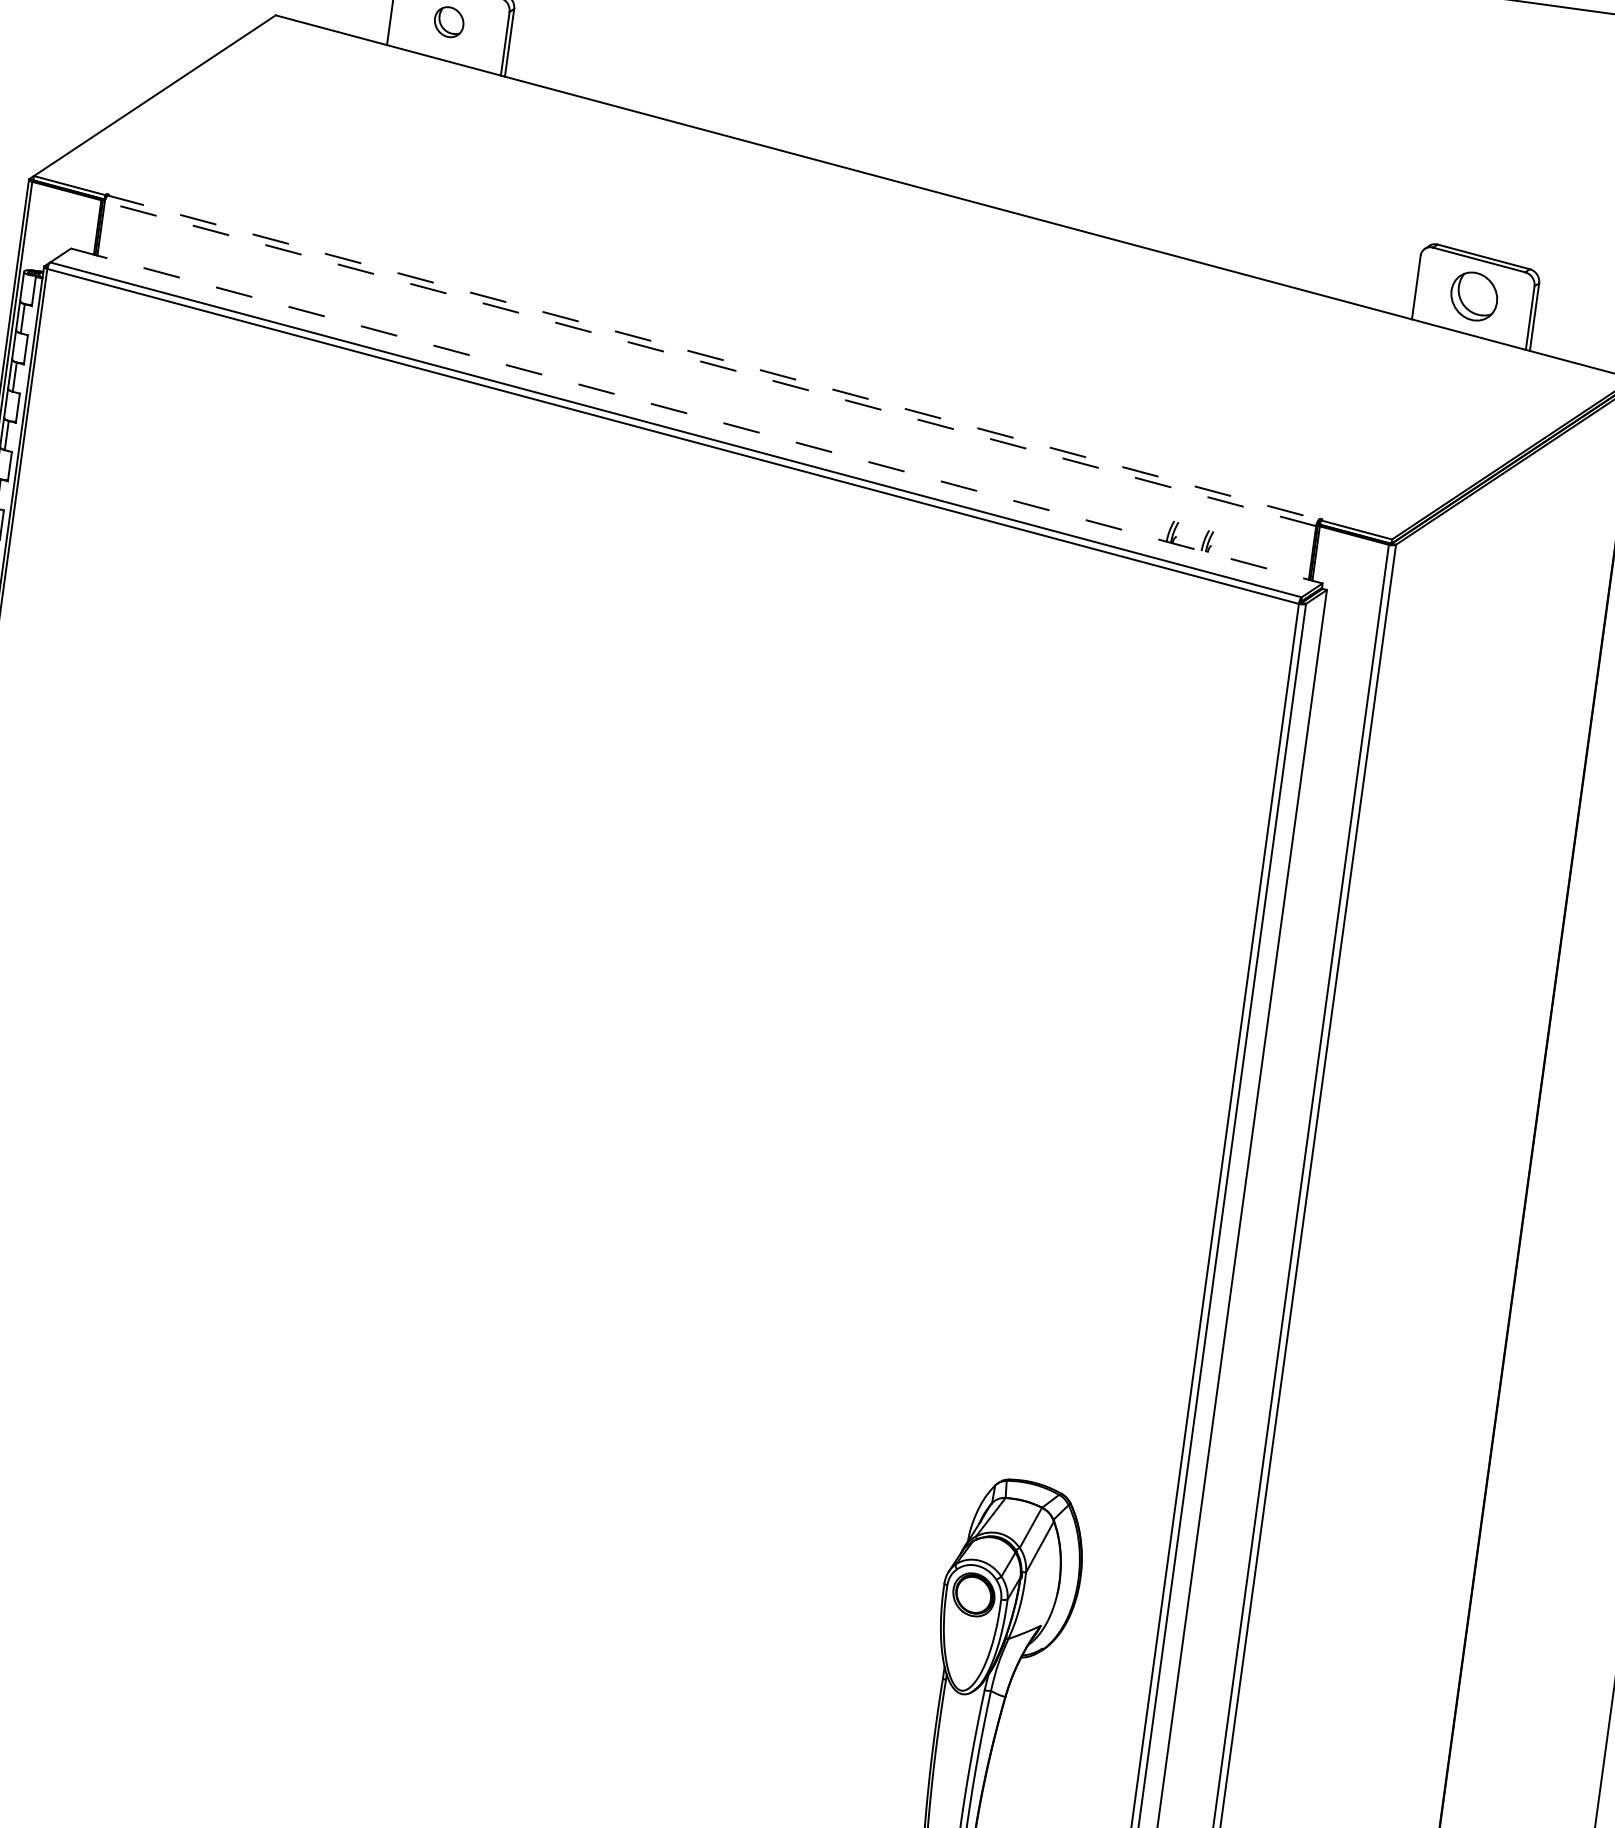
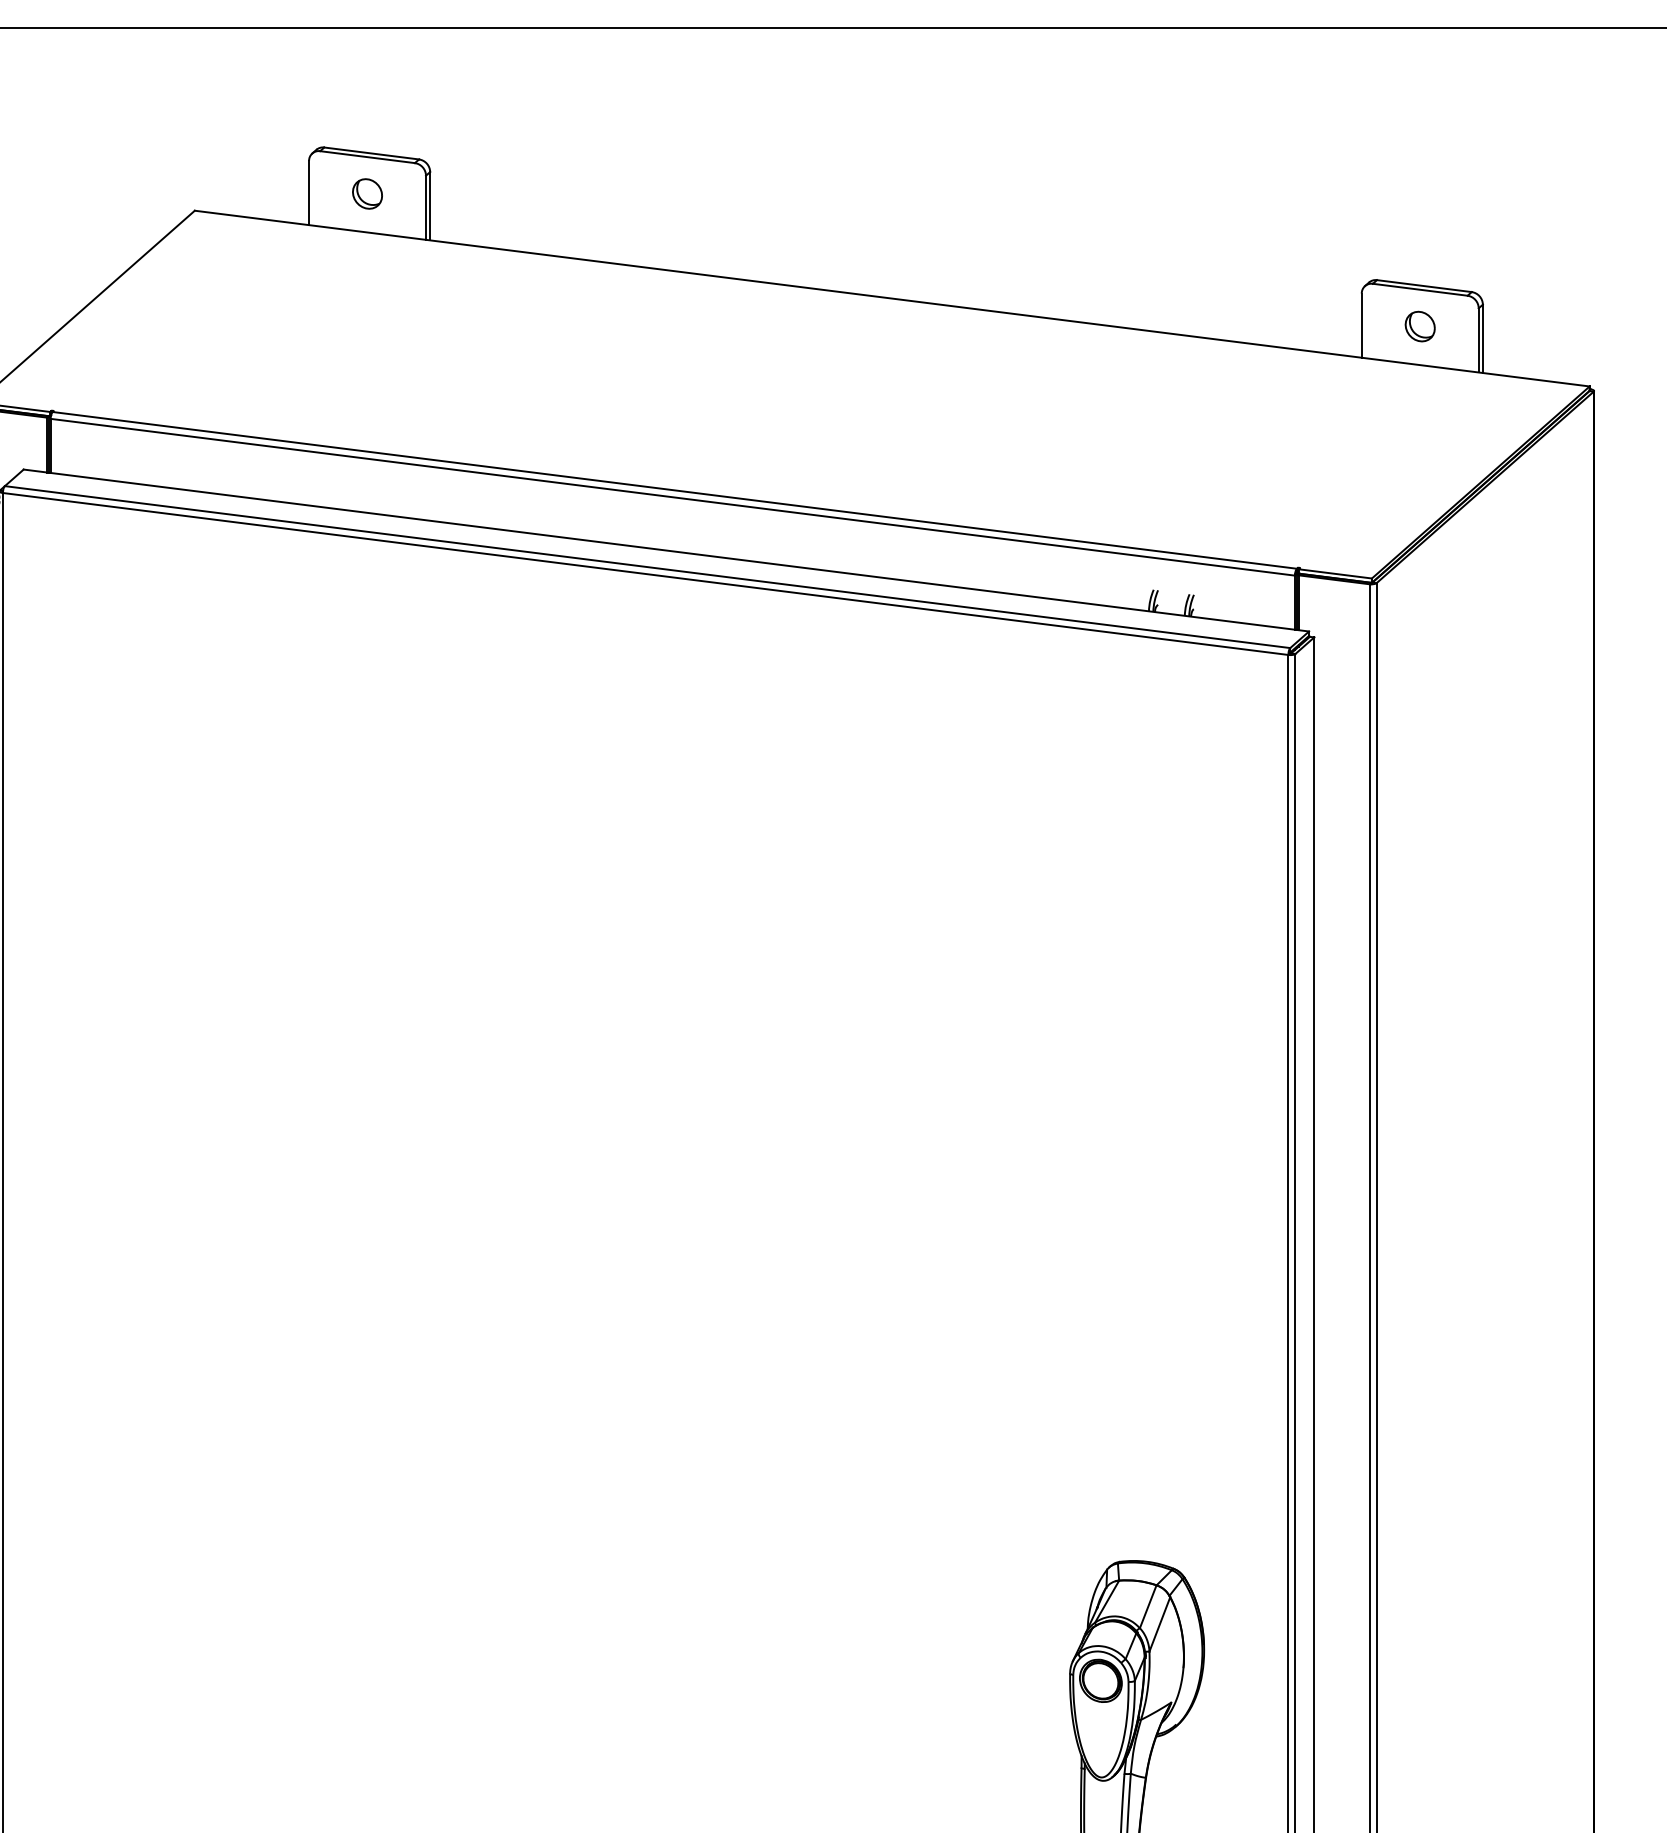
part: (1473, 296) -> (1419, 326), size x0.62
line: (714, 357) -> (675, 490), dashed -> solid
line: (710, 364) -> (672, 497), dashed -> solid
line: (696, 415) -> (666, 550), dashed -> solid

